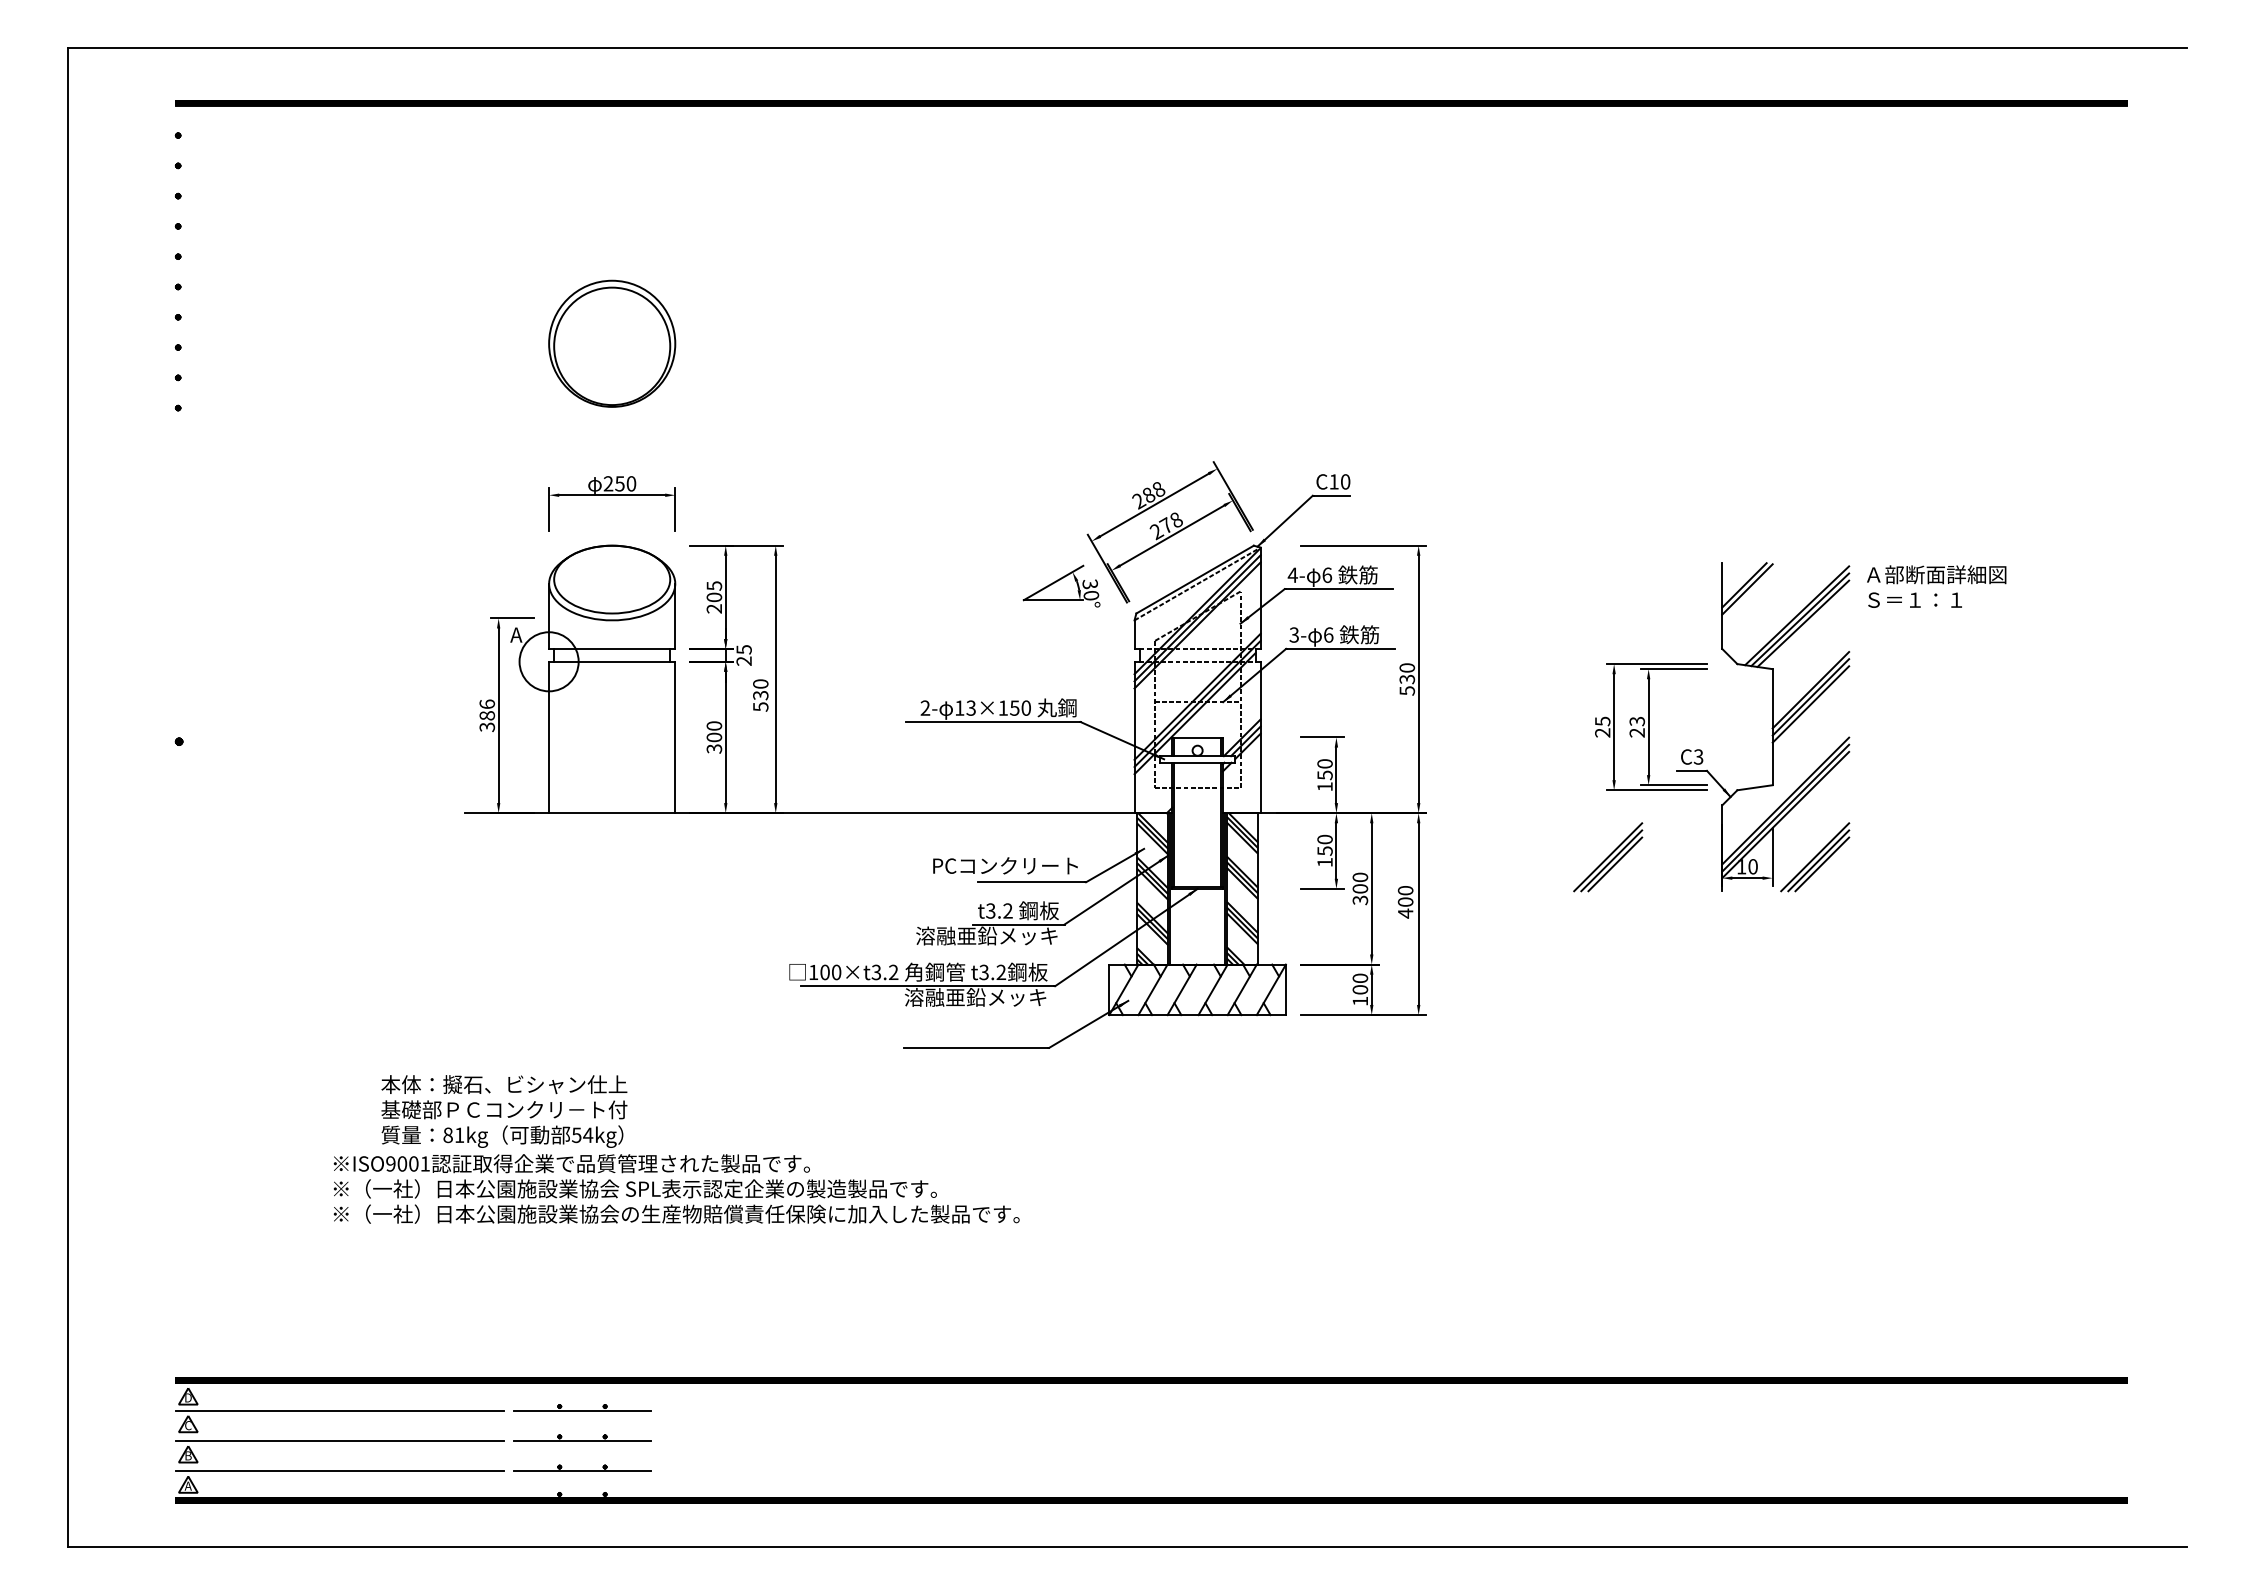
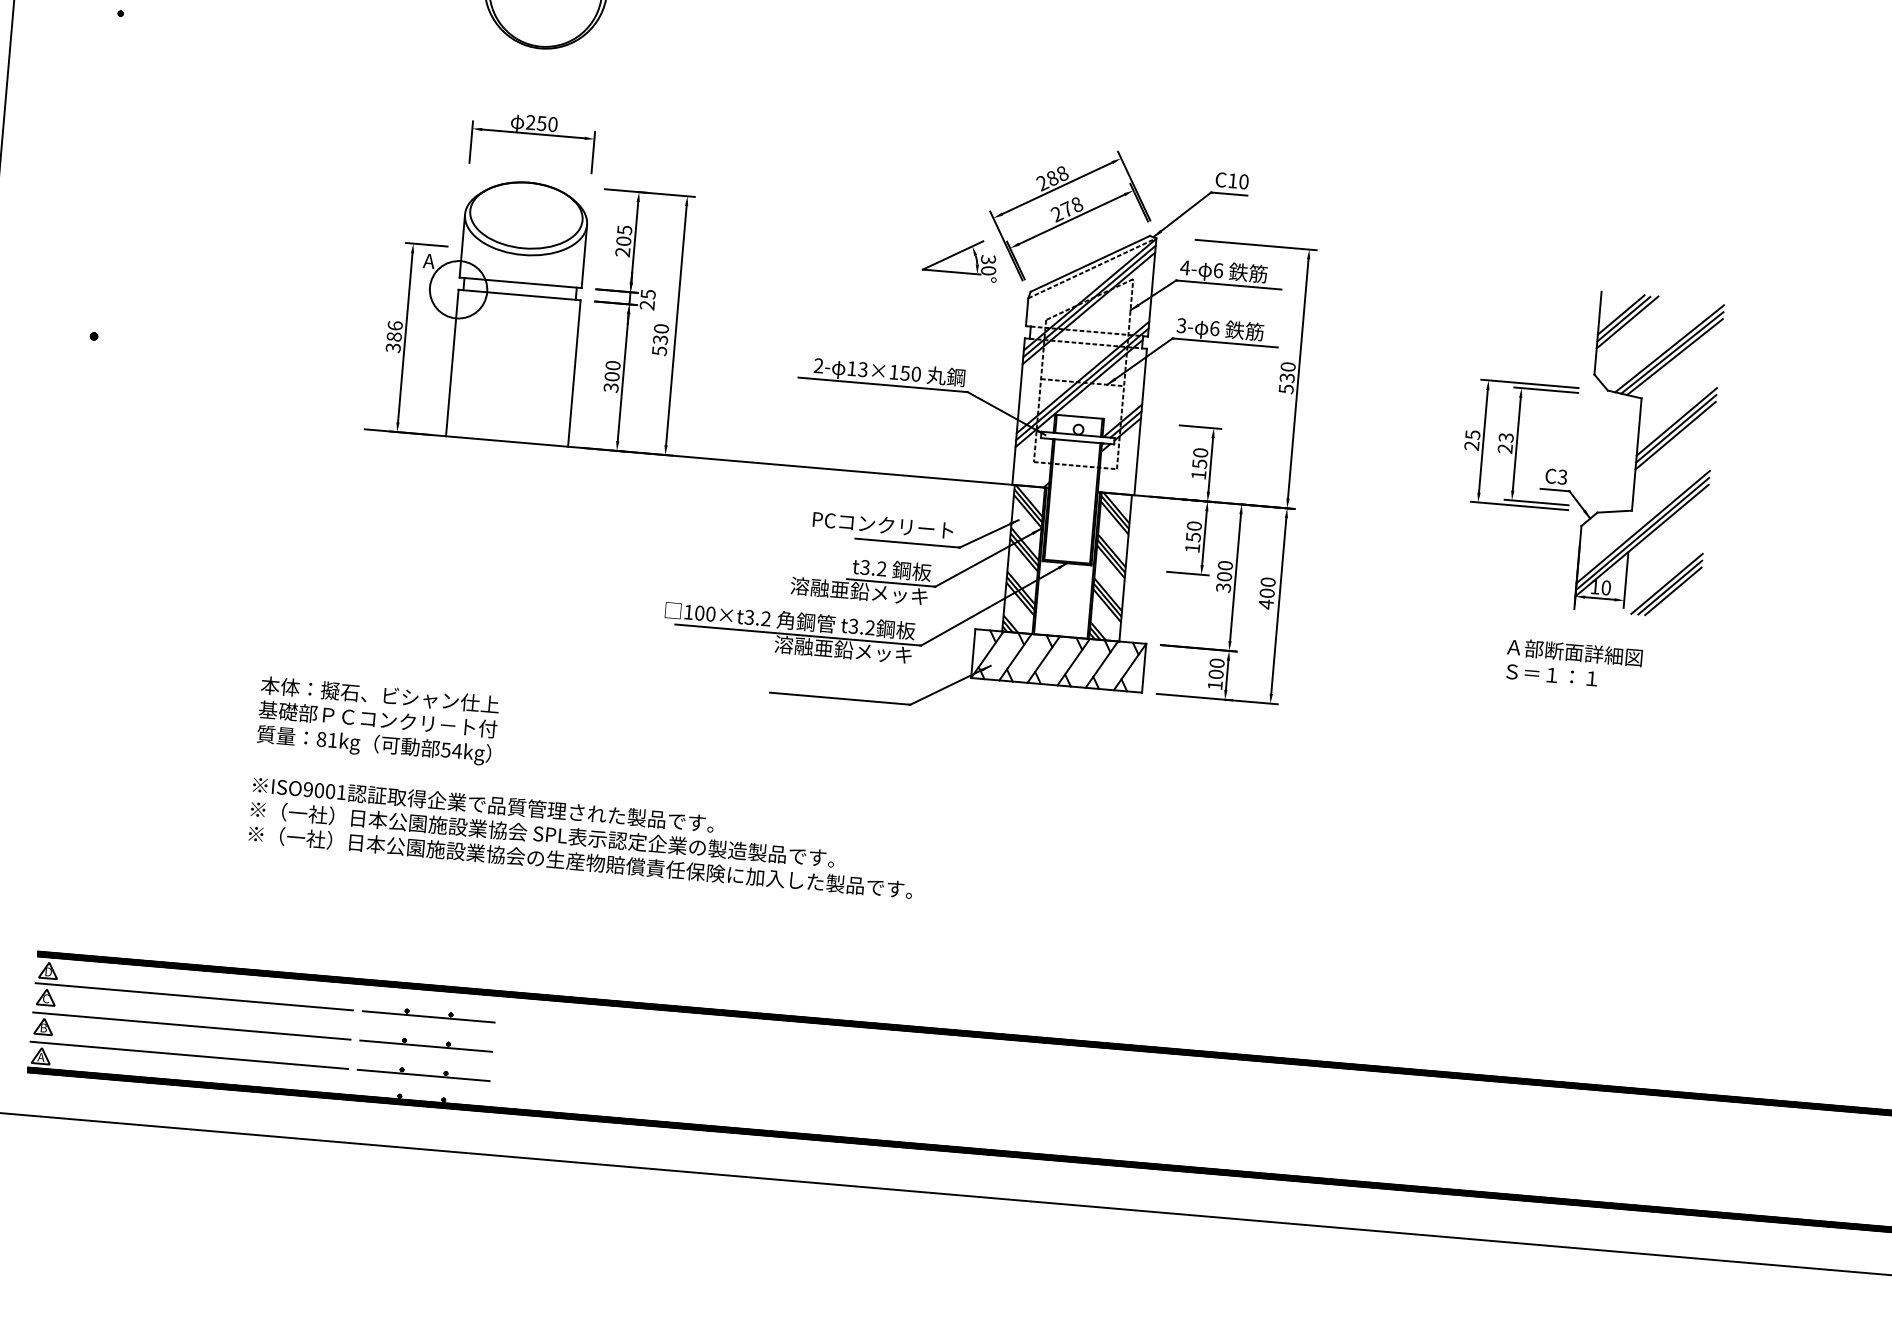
text: (1936, 586) -> (1573, 663), moved
line: (1751, 592) -> (1627, 322), added
part: (1608, 857) -> (1467, 566), removed
text: (676, 1188) -> (582, 837), moved

